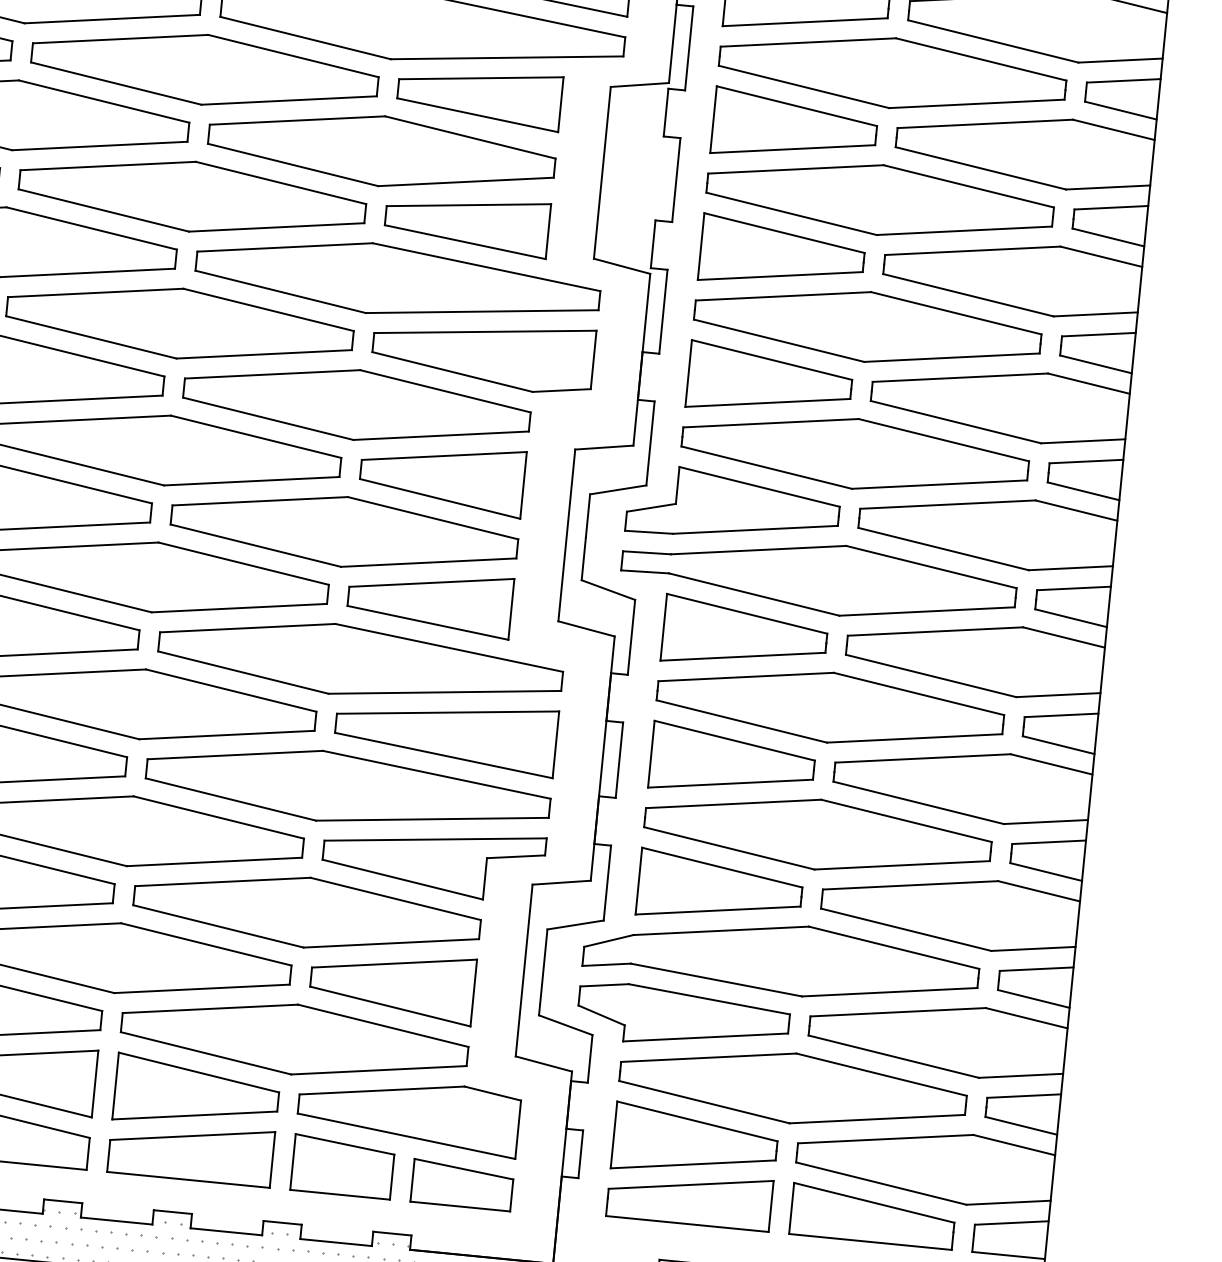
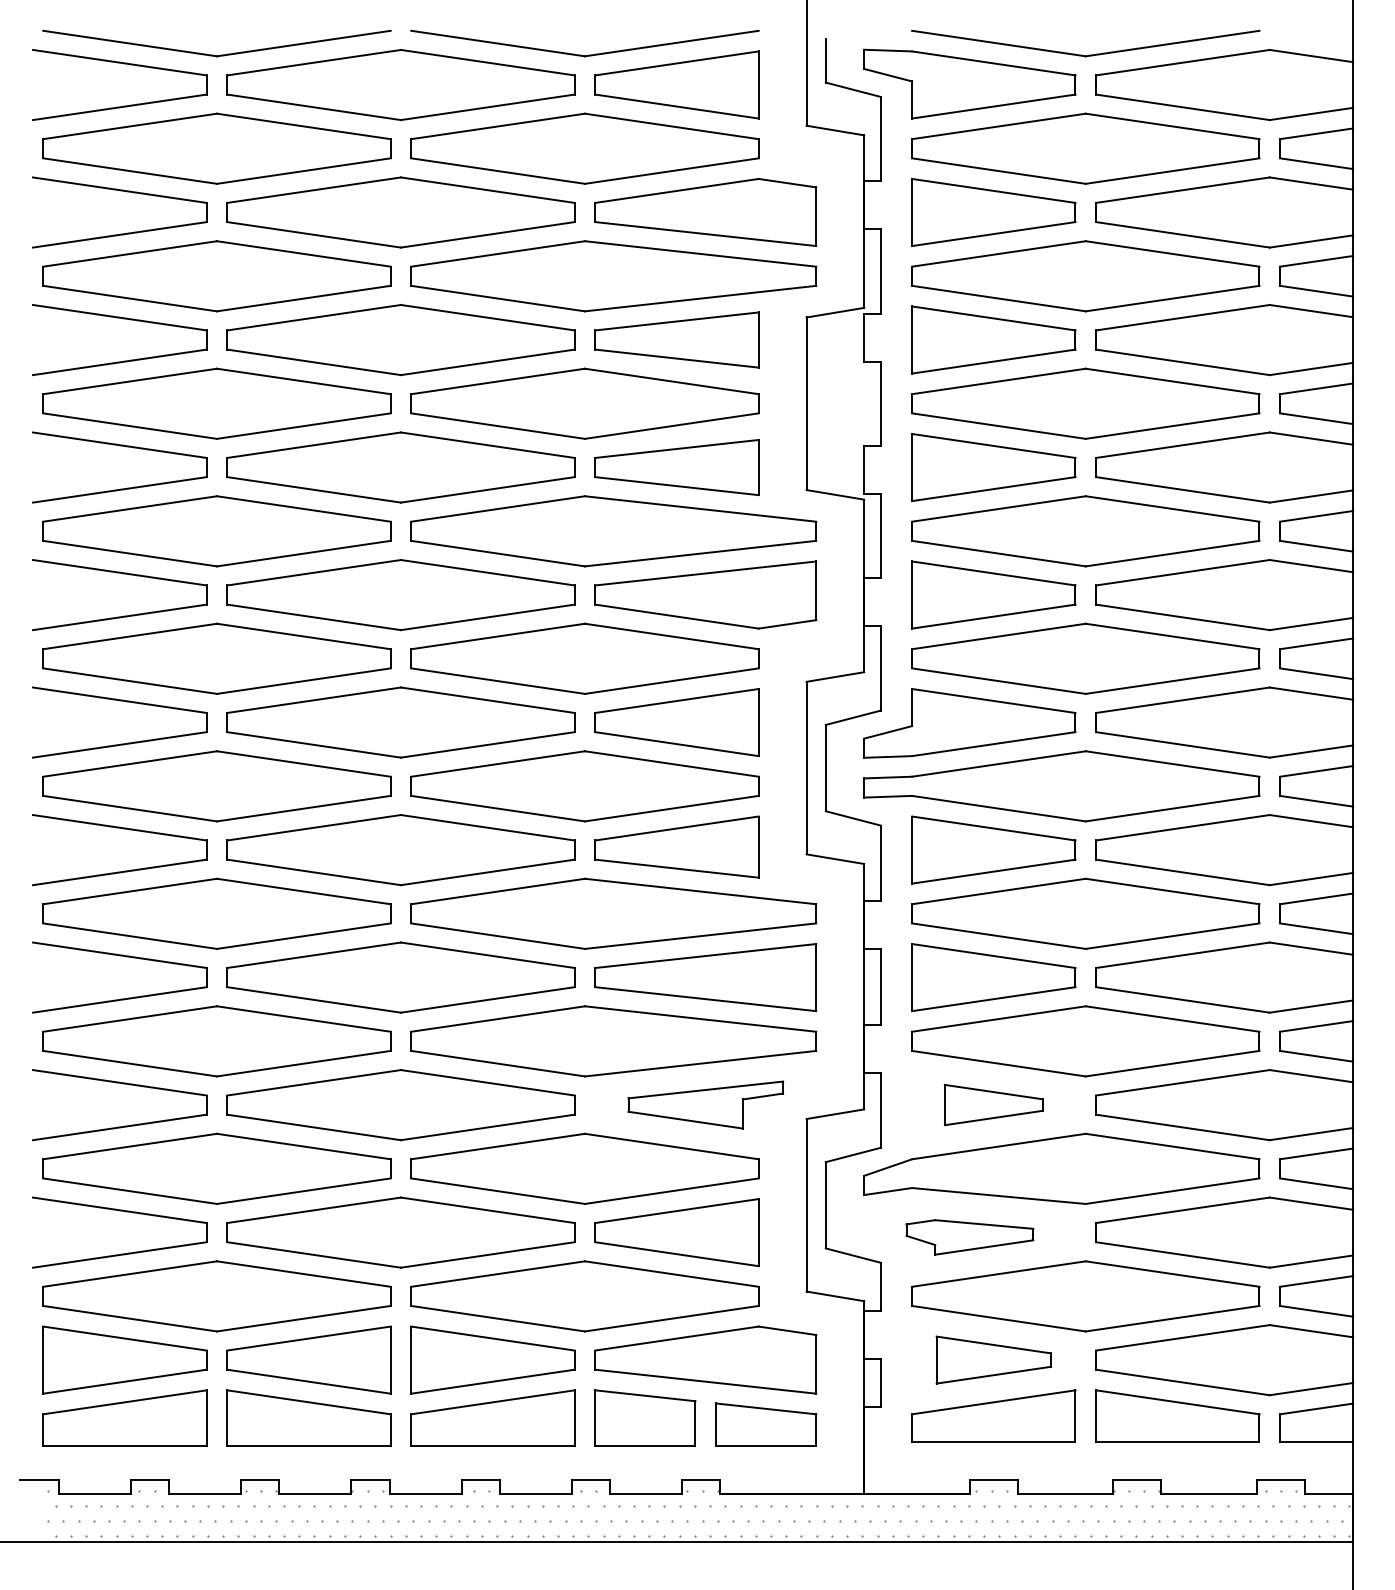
part: (433, 860) -> (705, 1104), size x0.7
part: (719, 888) -> (993, 1104), size x0.6
part: (683, 1018) -> (969, 1237), size x0.6
part: (695, 1142) -> (993, 1359), size x0.7

